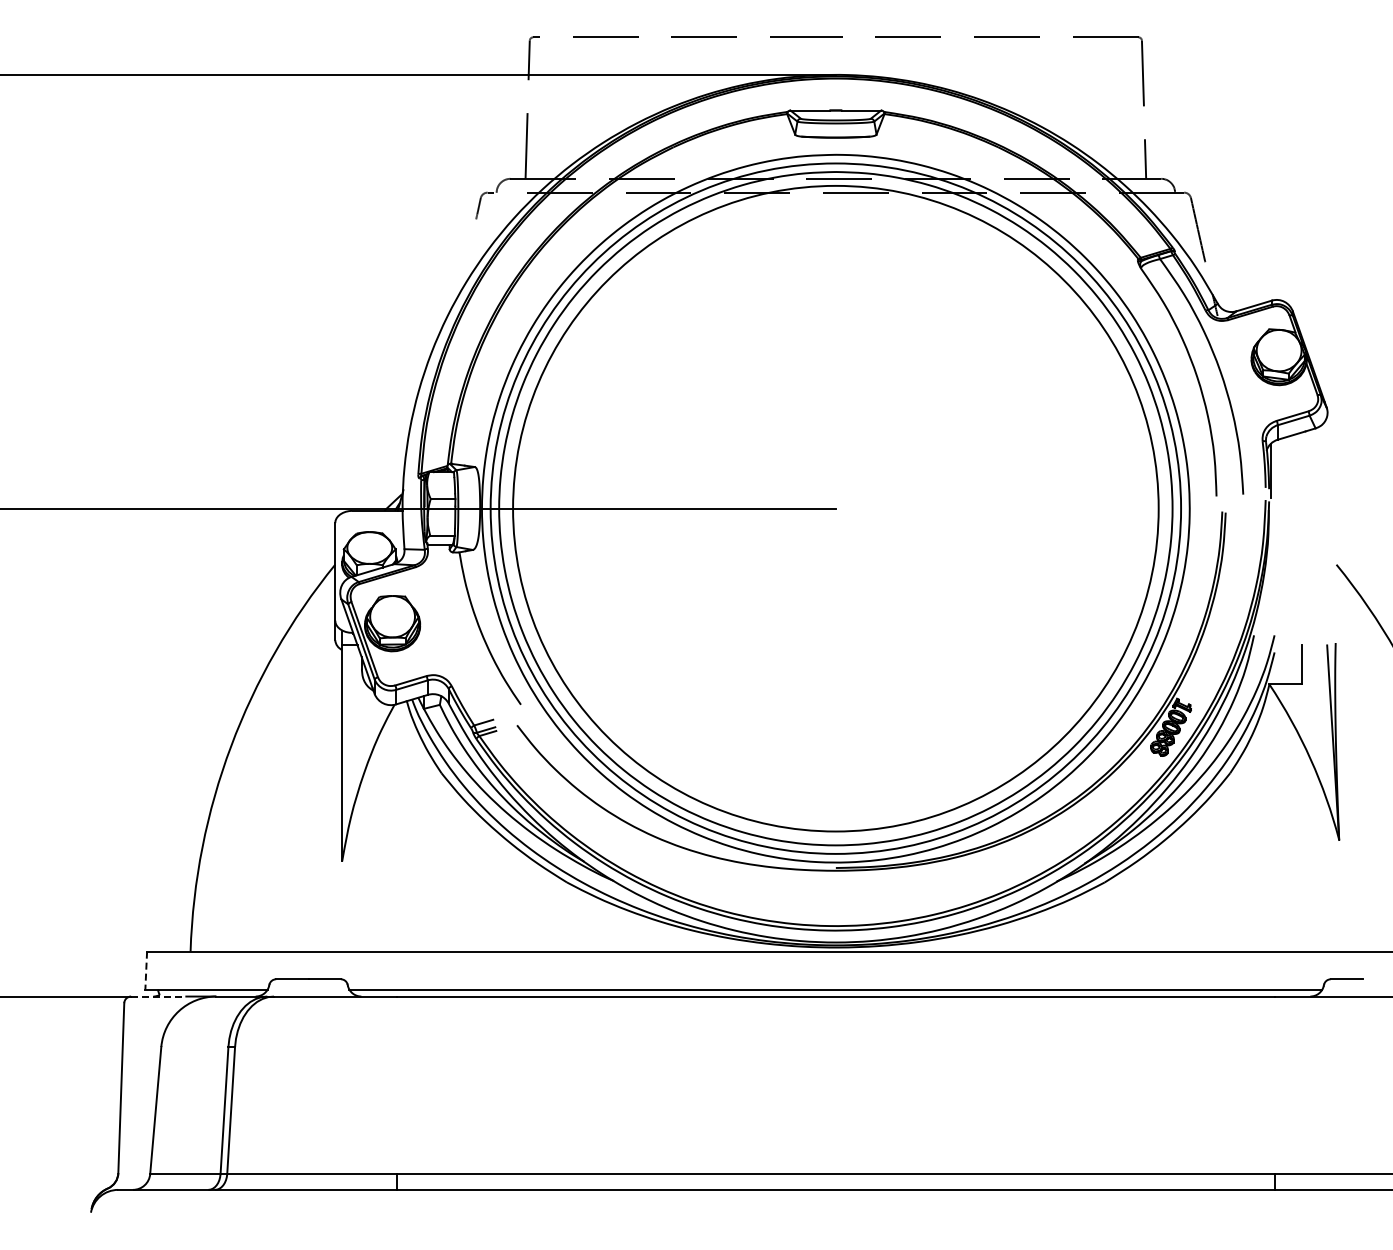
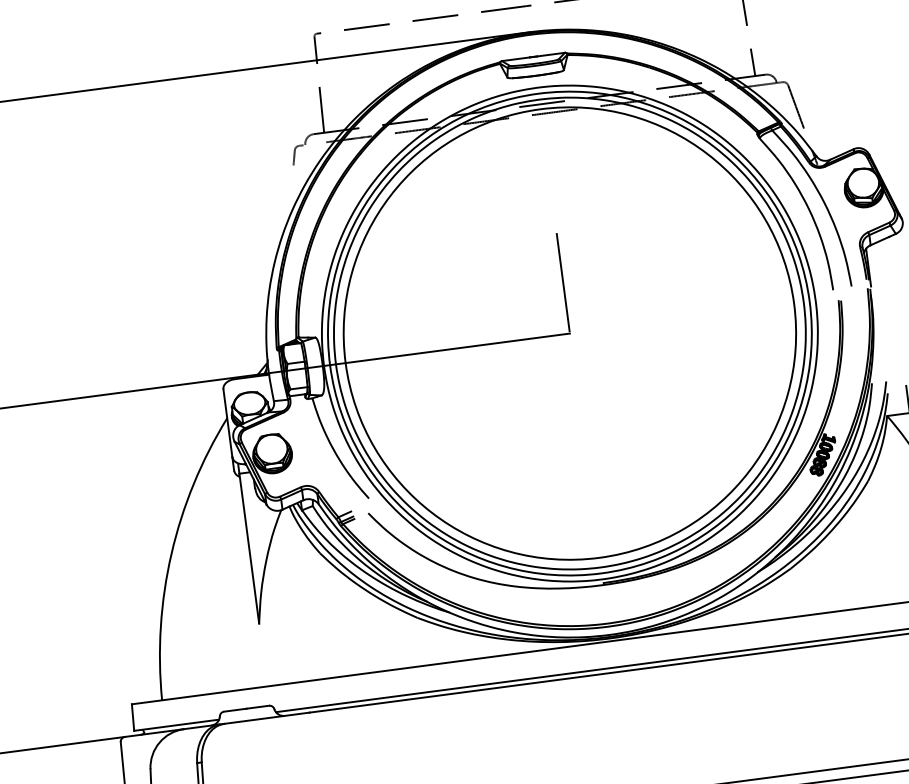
line: (835, 435) -> (562, 282), added
line: (146, 971) -> (133, 718), dashed -> solid
line: (158, 996) -> (143, 734), dashed -> solid

